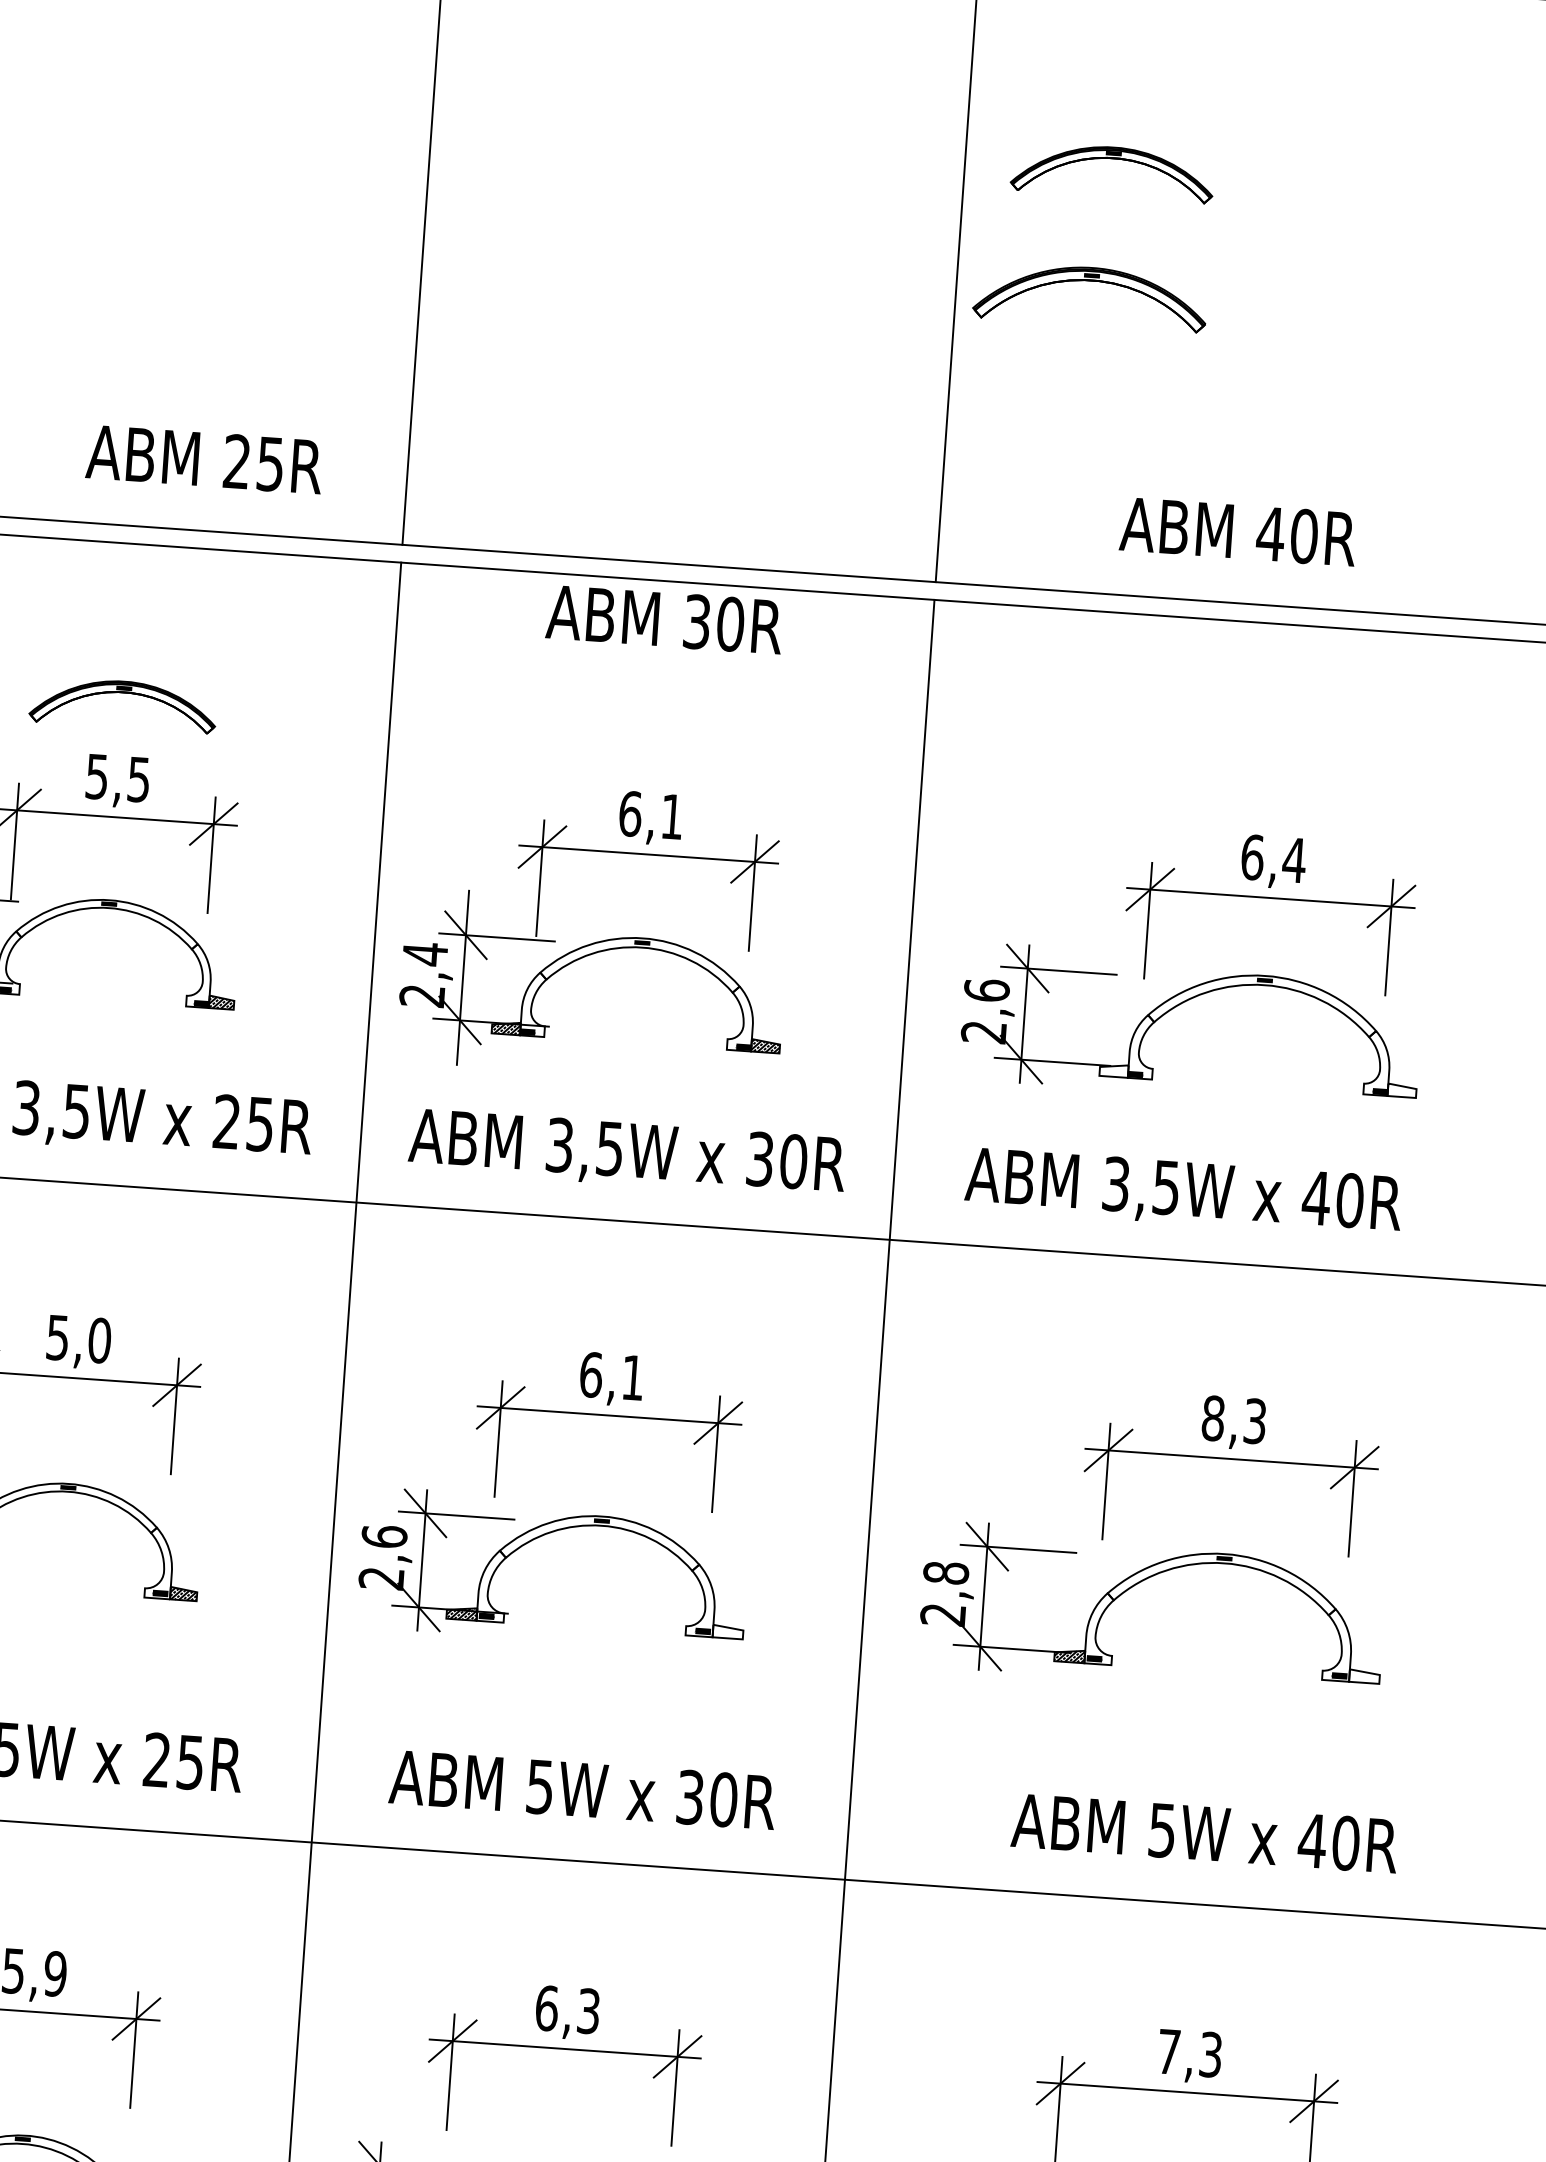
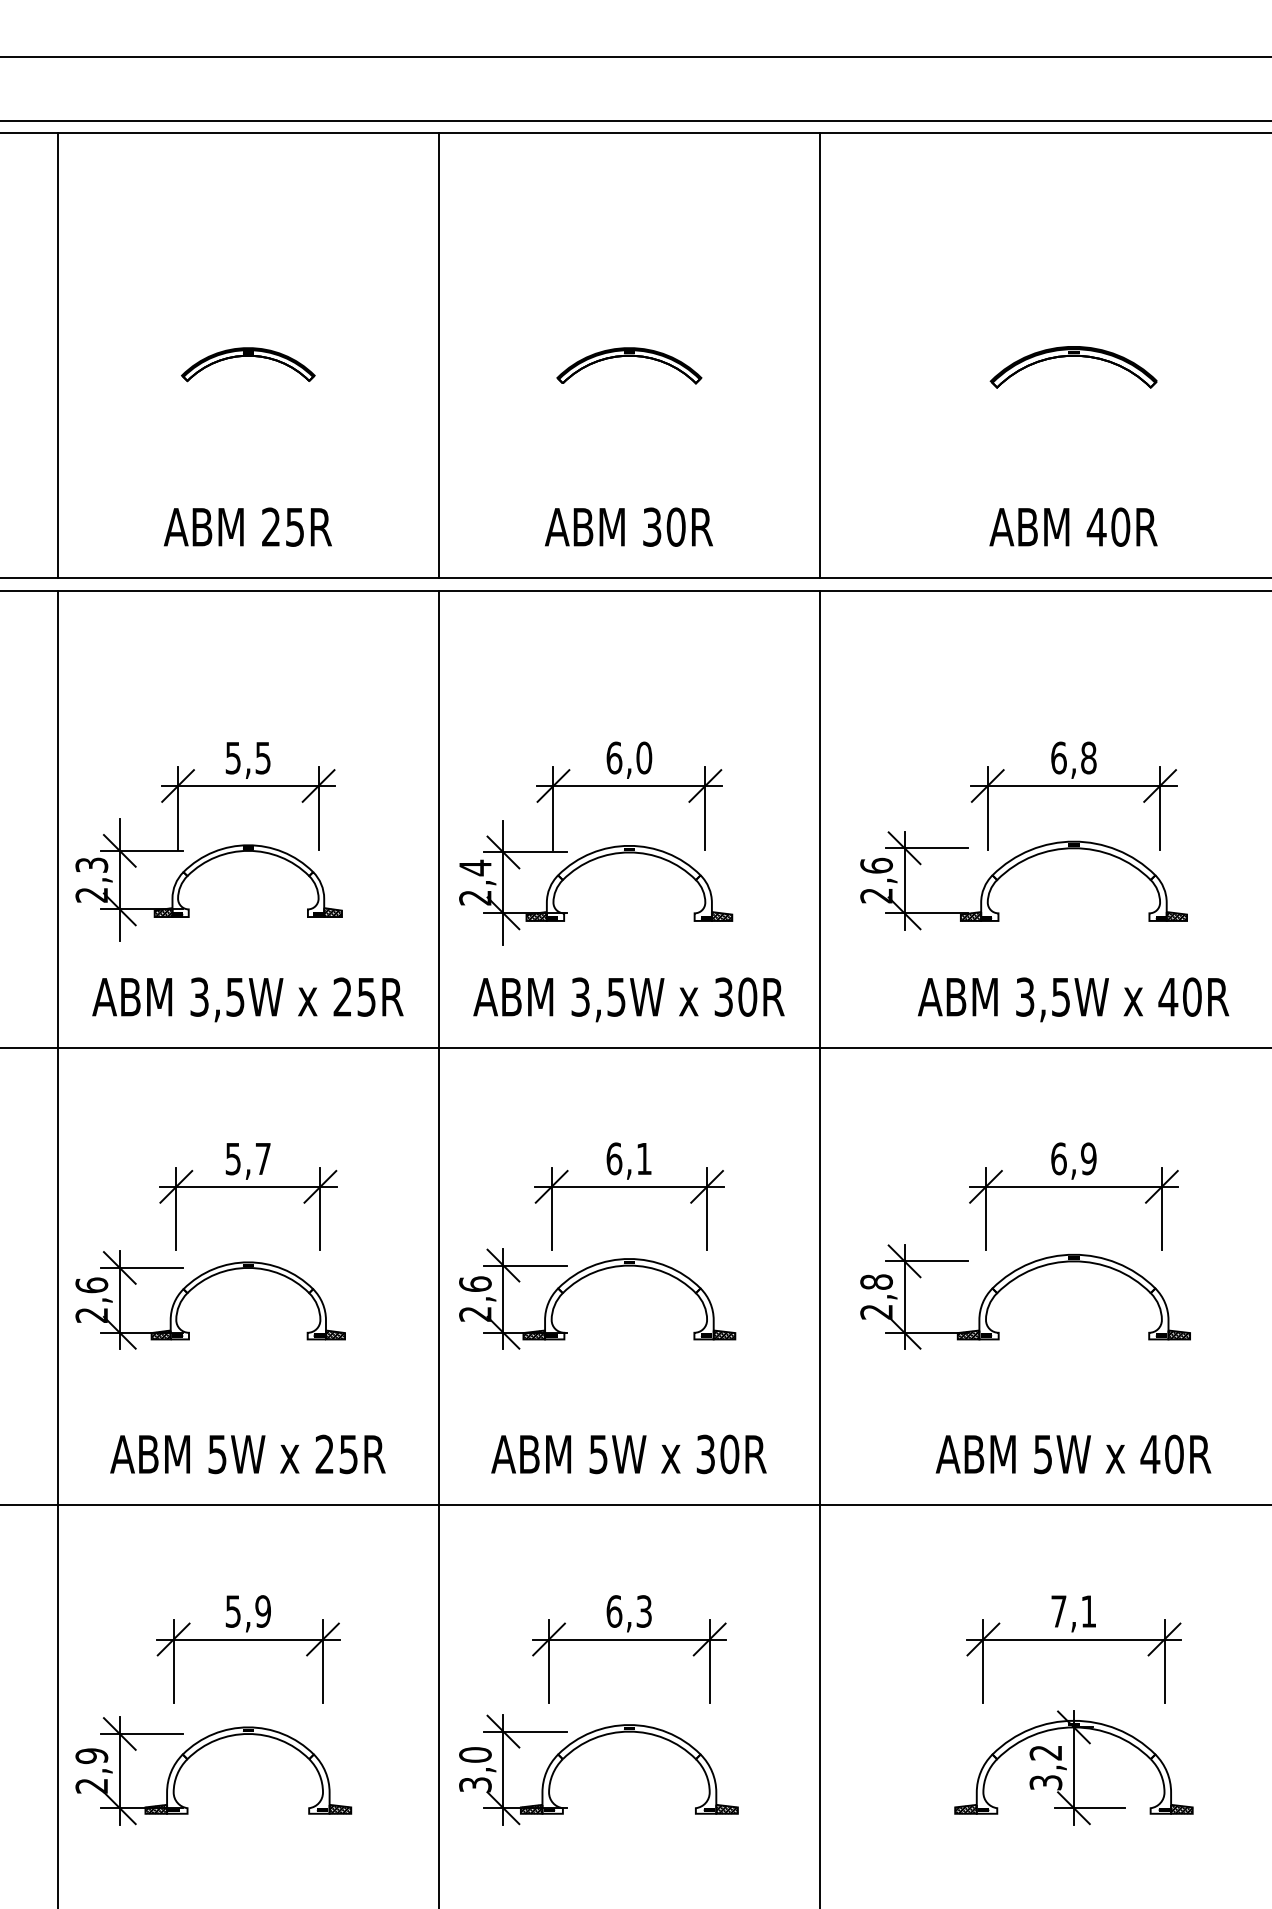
part: (1113, 159) -> (629, 356), moved
part: (1091, 281) -> (1073, 356), moved
text: (204, 458) -> (247, 526), moved
text: (1238, 530) -> (1073, 526), moved
text: (663, 618) -> (628, 526), moved
part: (124, 693) -> (248, 356), moved
text: (672, 816) -> (644, 757), 6,1 -> 6,0
text: (1294, 859) -> (1088, 757), 6,4 -> 6,8
hatch: (1113, 1070) -> (970, 916), added
hatch: (1401, 1090) -> (1176, 916), added
text: (1183, 1192) -> (1073, 999), moved
text: (100, 1340) -> (263, 1158), 5,0 -> 5,7
text: (1233, 1419) -> (1073, 1158), 8,3 -> 6,9
hatch: (728, 1631) -> (724, 1334), added
hatch: (1364, 1677) -> (1179, 1335), added
text: (1210, 2054) -> (1088, 1611), 7,3 -> 7,1

